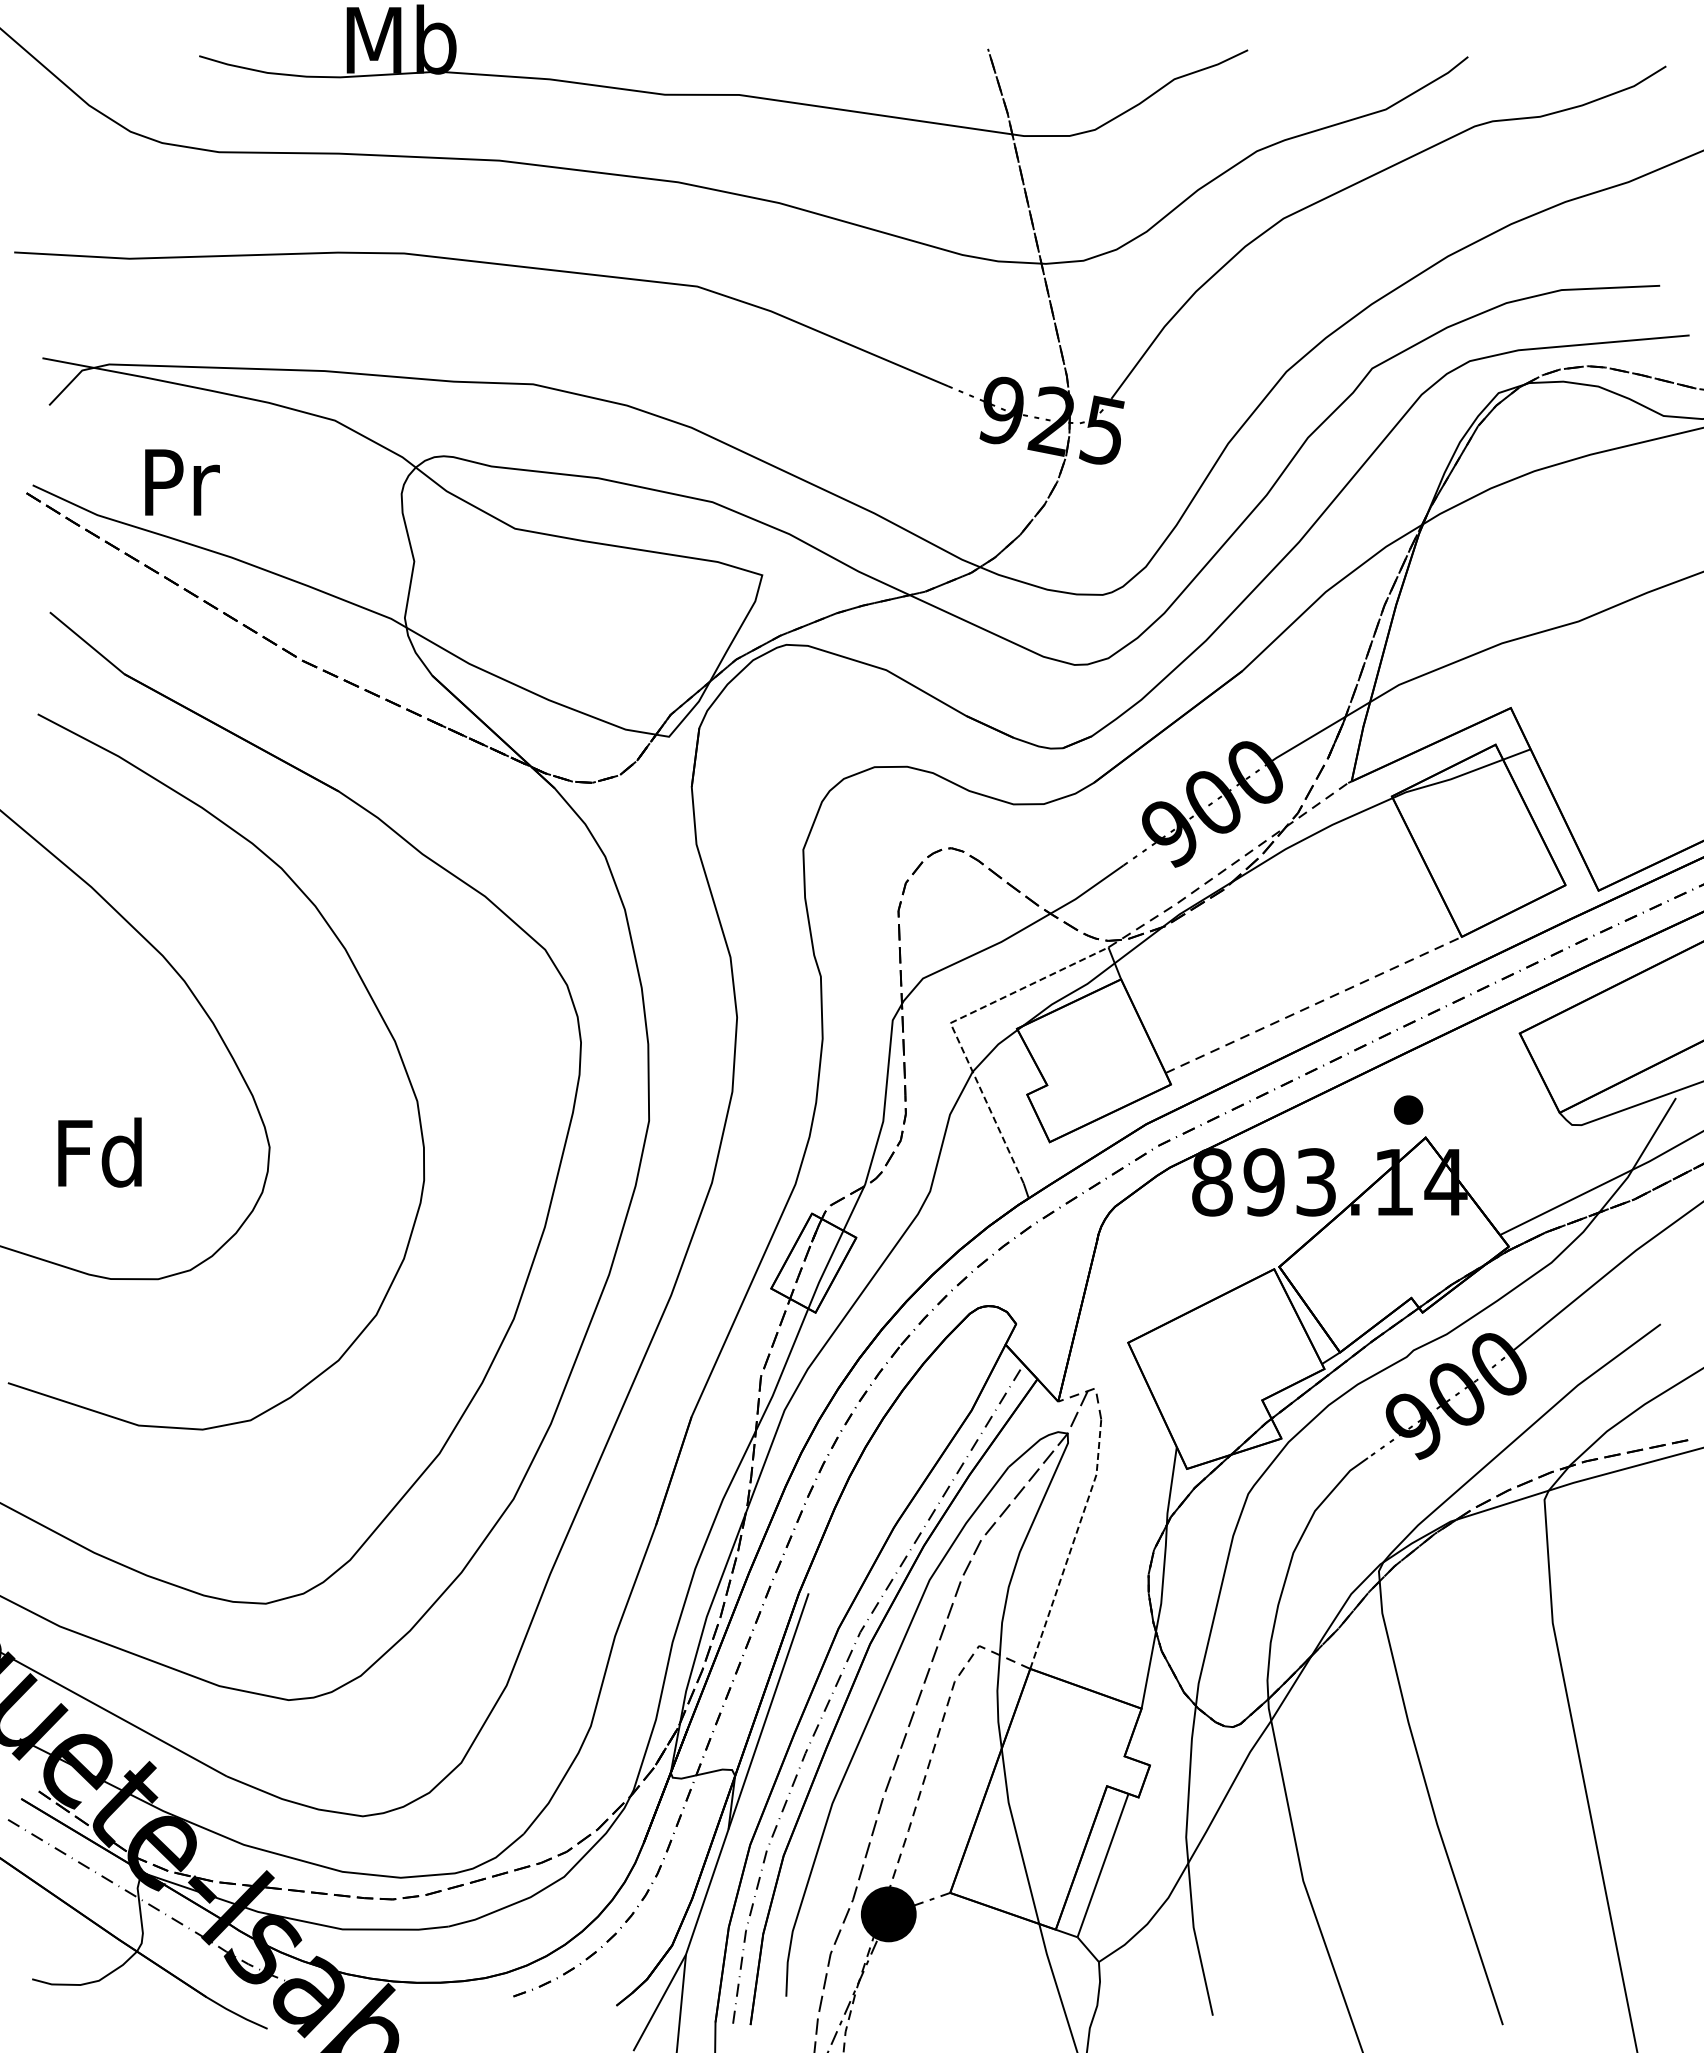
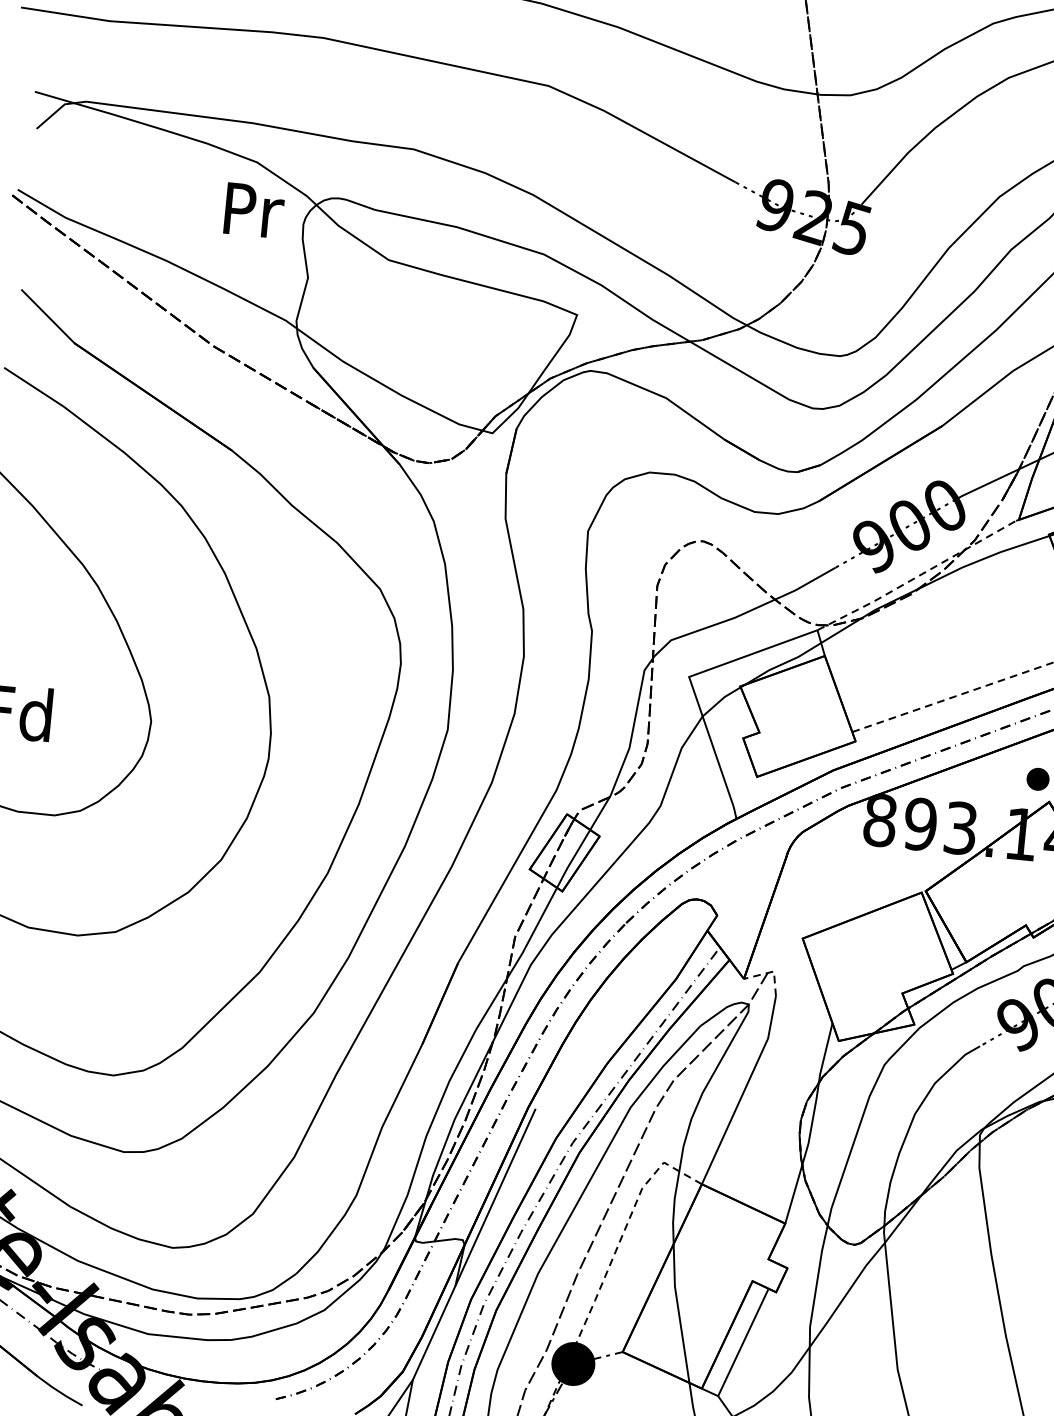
text: (182, 482) -> (254, 210), moved
line: (950, 1023) -> (689, 677), dashed -> solid
line: (1072, 1544) -> (744, 1090), dashed -> solid

